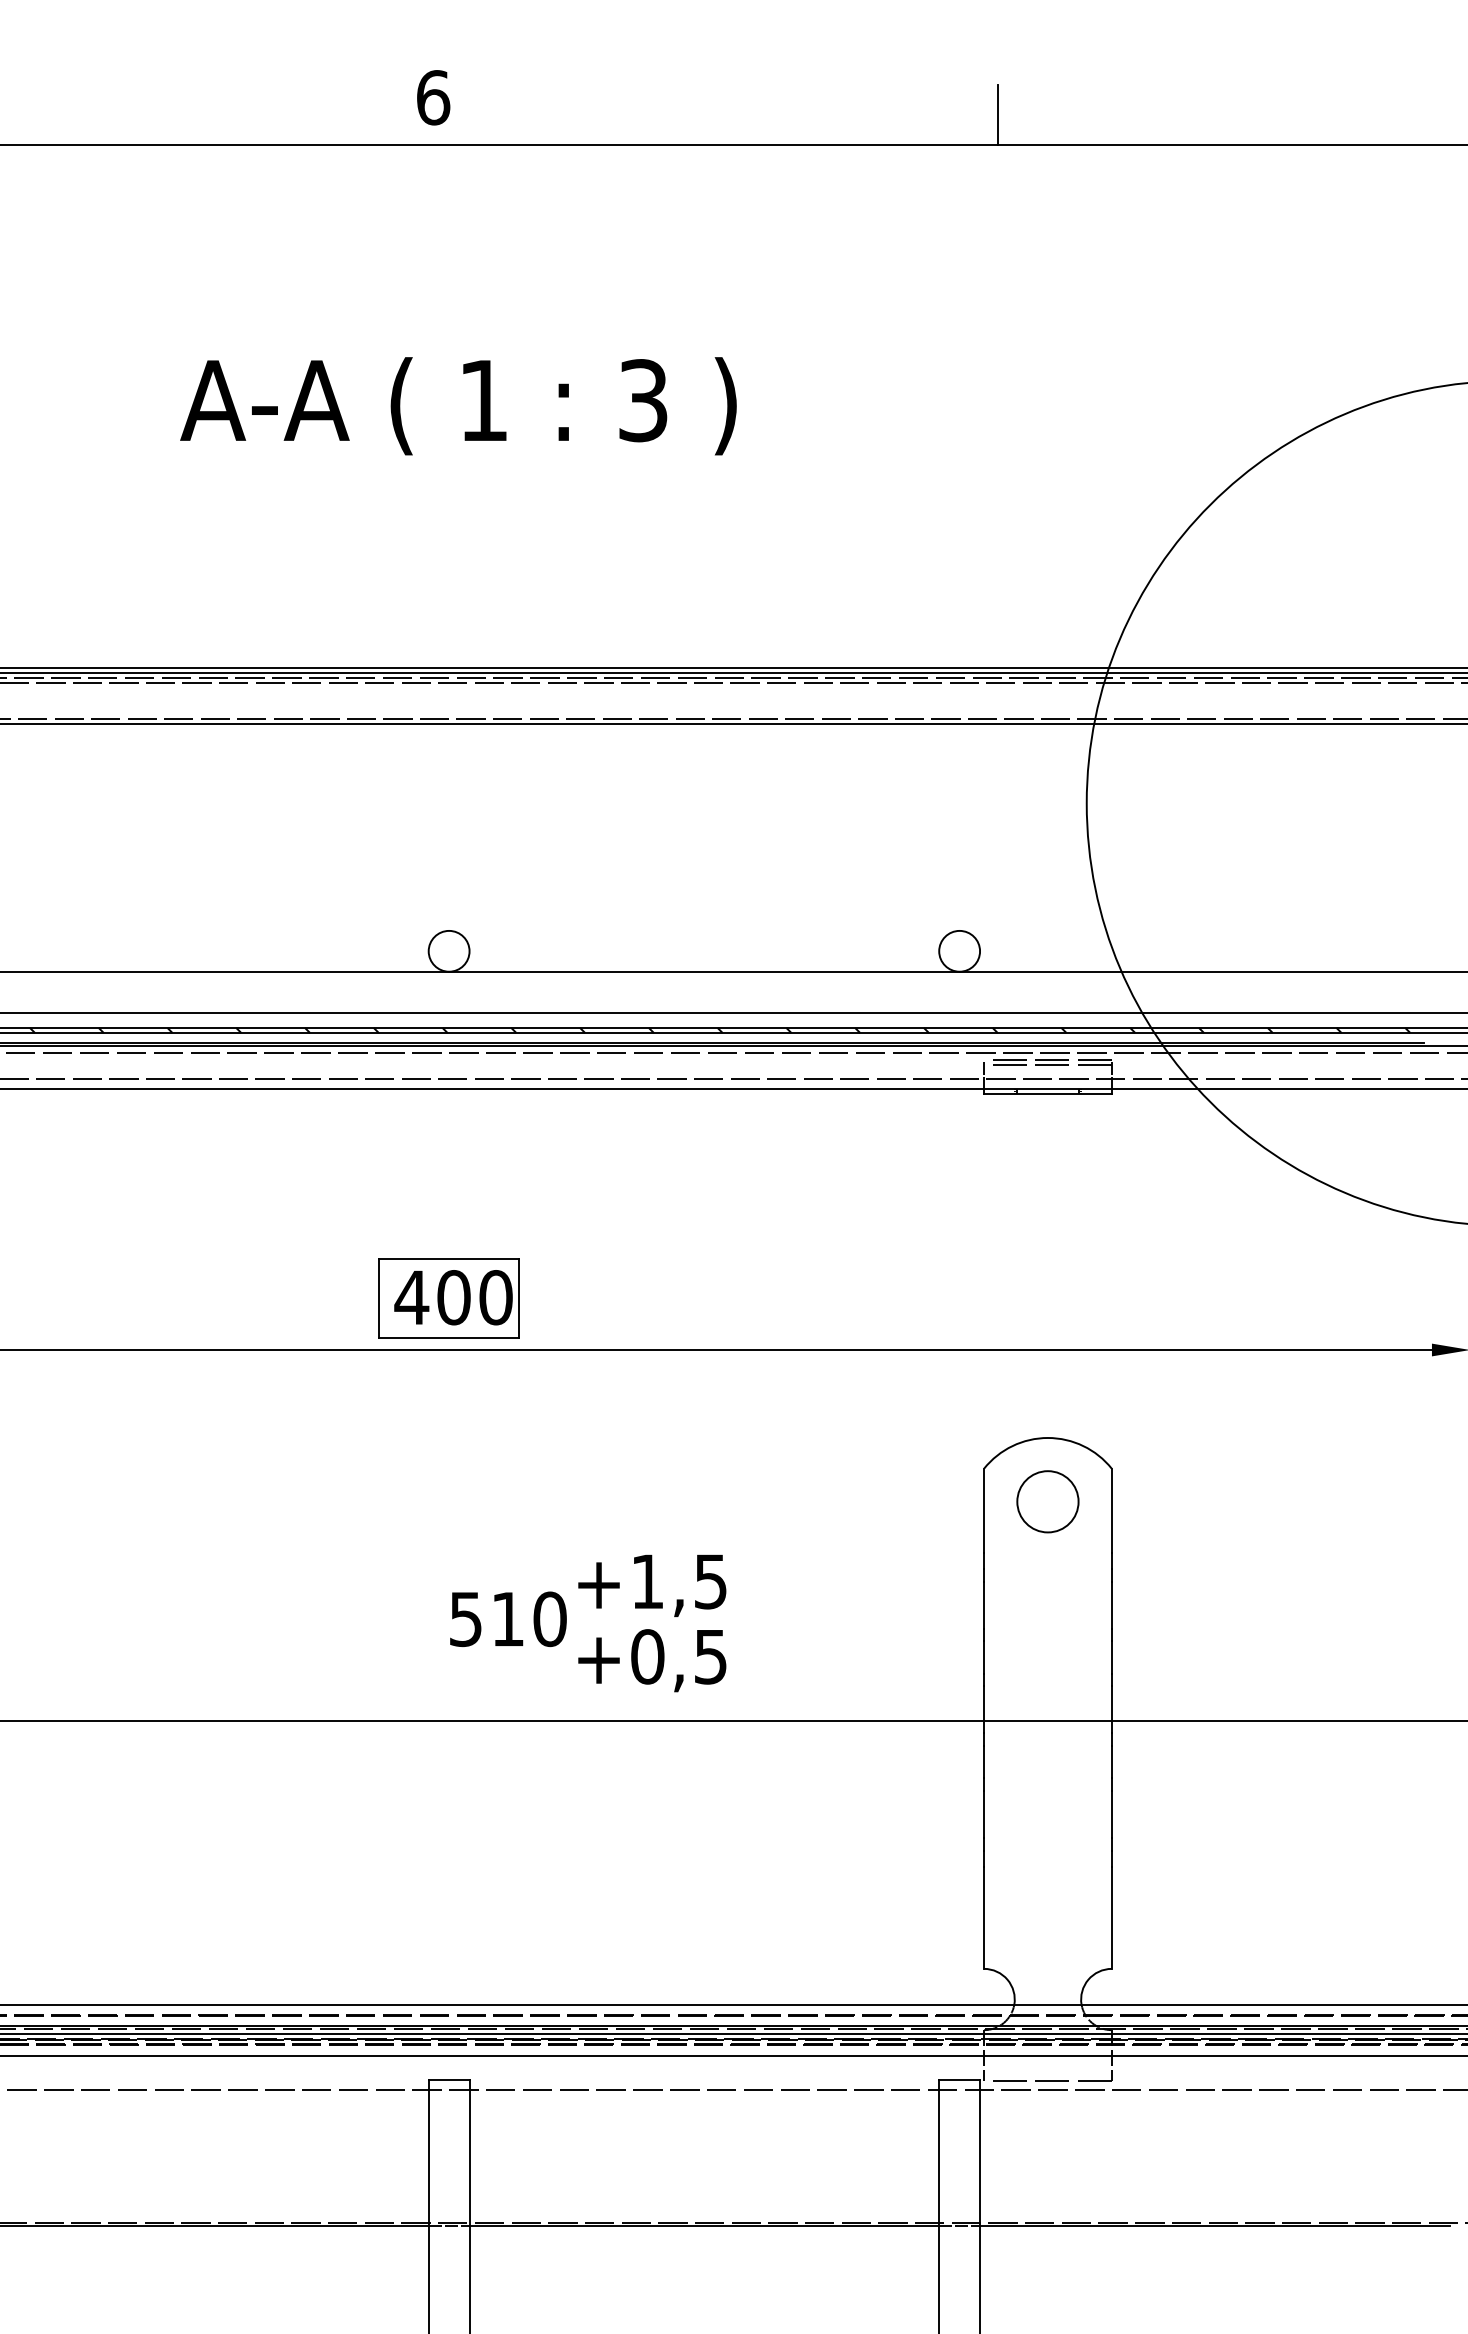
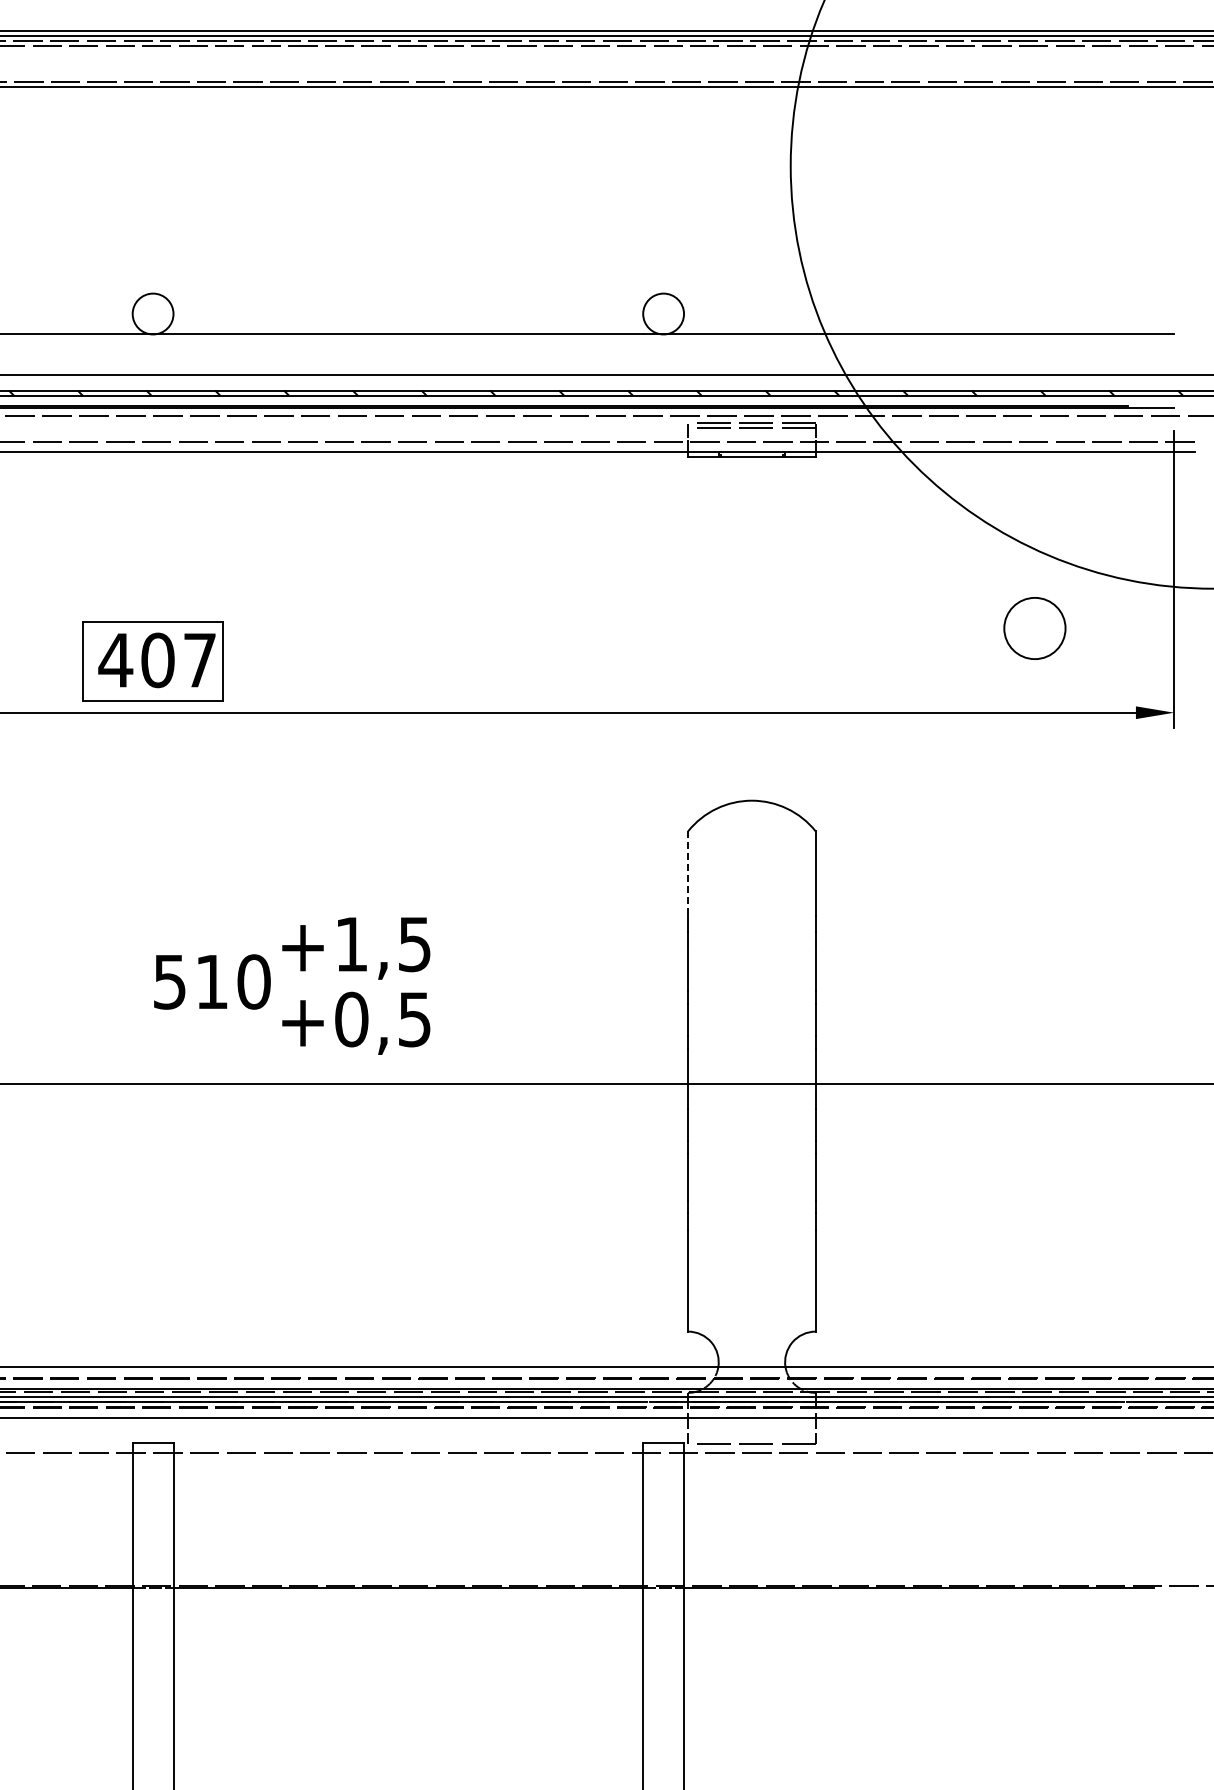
text: (495, 1297) -> (199, 660), 400 -> 407
circle: (1047, 1501) -> (1034, 628), moved
line: (984, 1511) -> (688, 874), solid -> dashed

